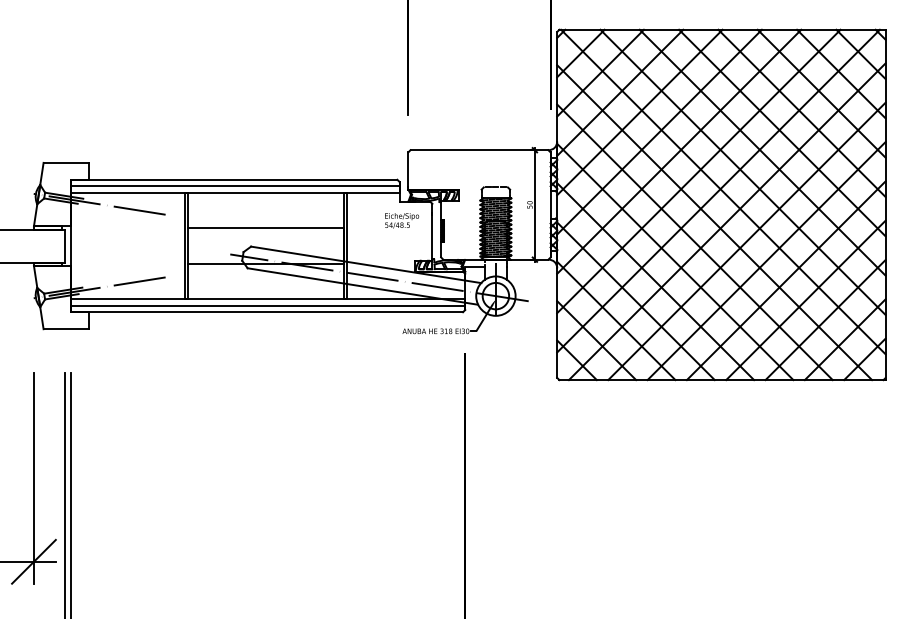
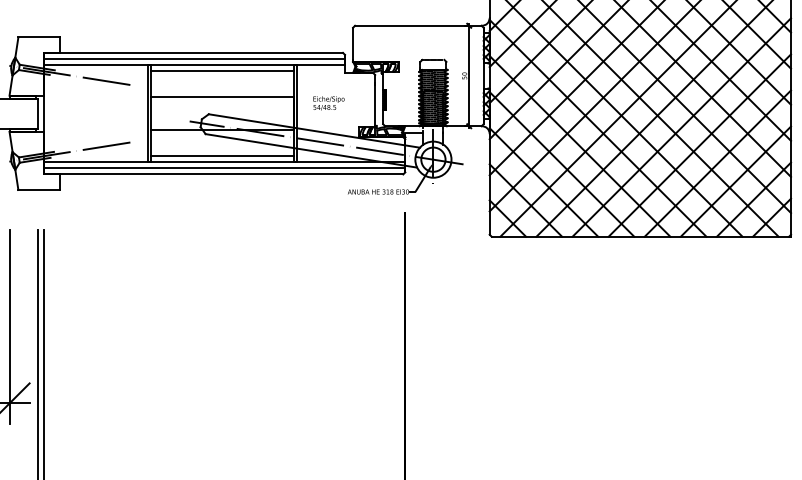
line: (265, 199) -> (222, 71), added
text: (402, 220) -> (329, 103), moved
line: (265, 292) -> (222, 156), added

